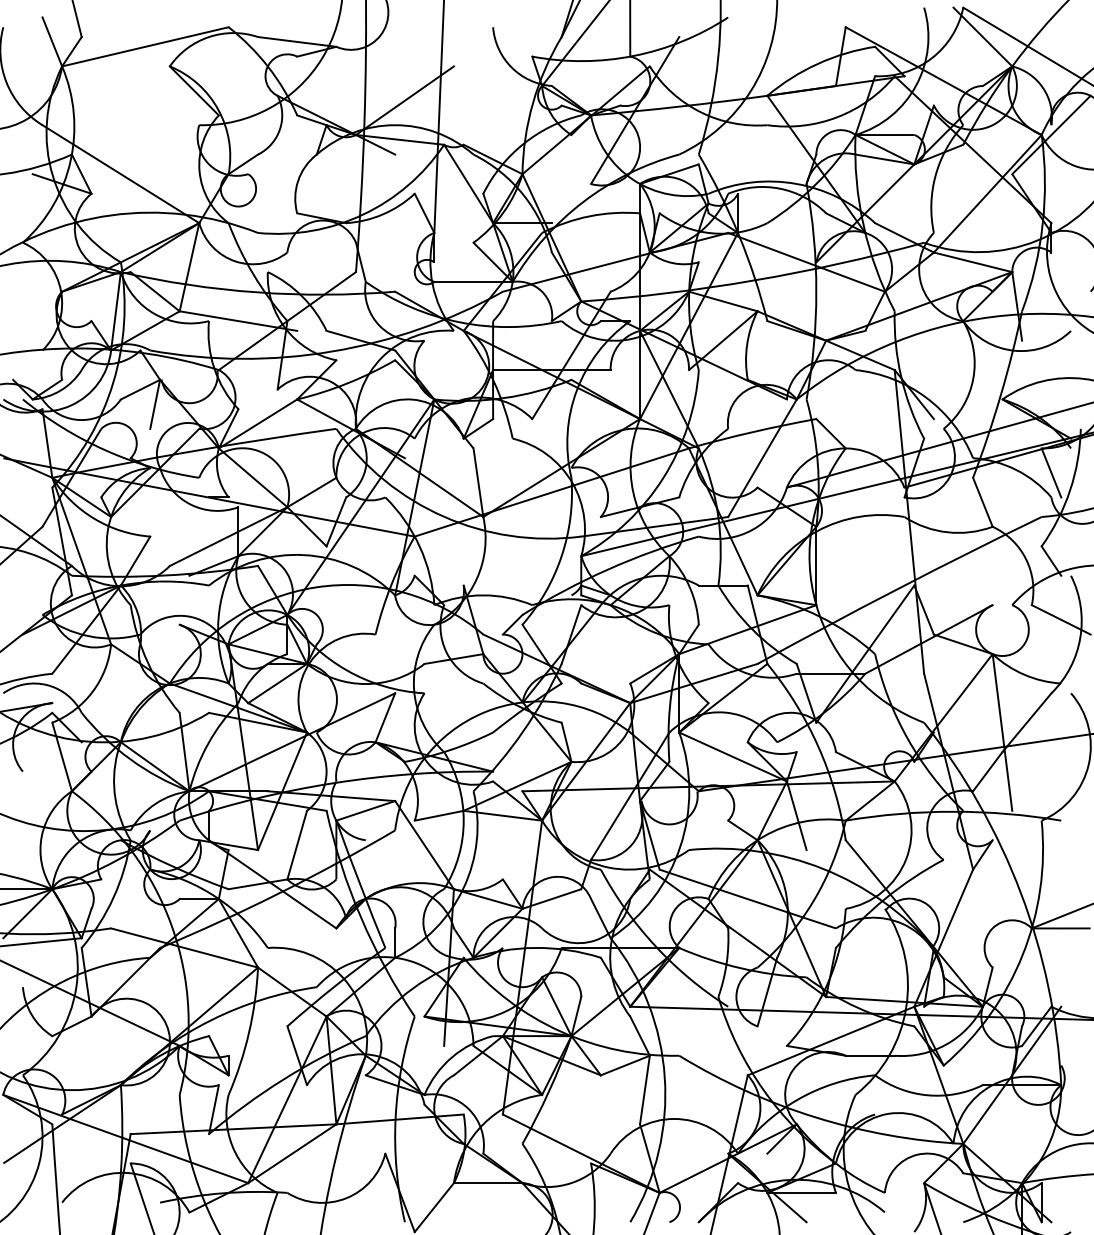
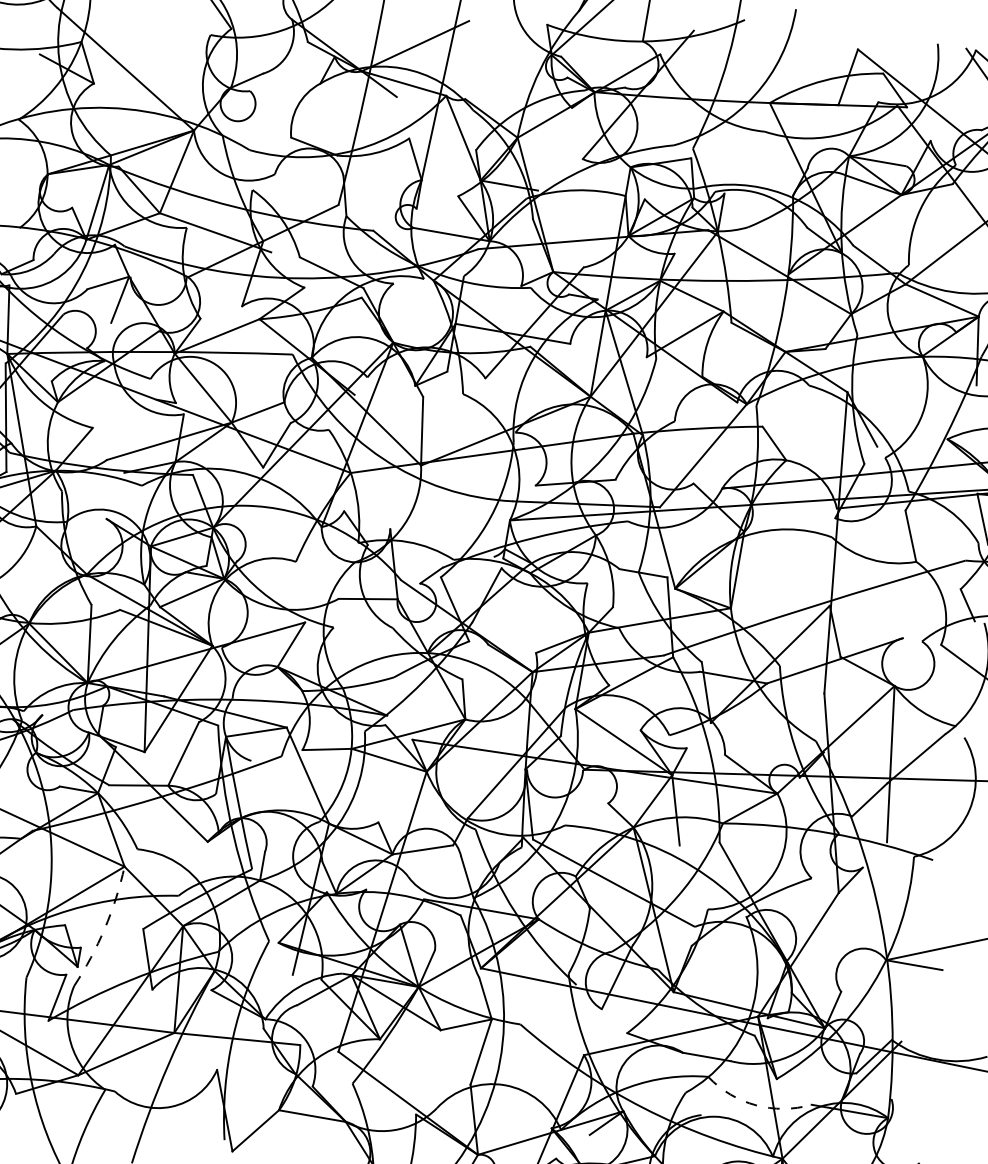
arc: (249, 1032) -> (105, 928), solid -> dashed
arc: (927, 1095) -> (755, 1105), solid -> dashed

